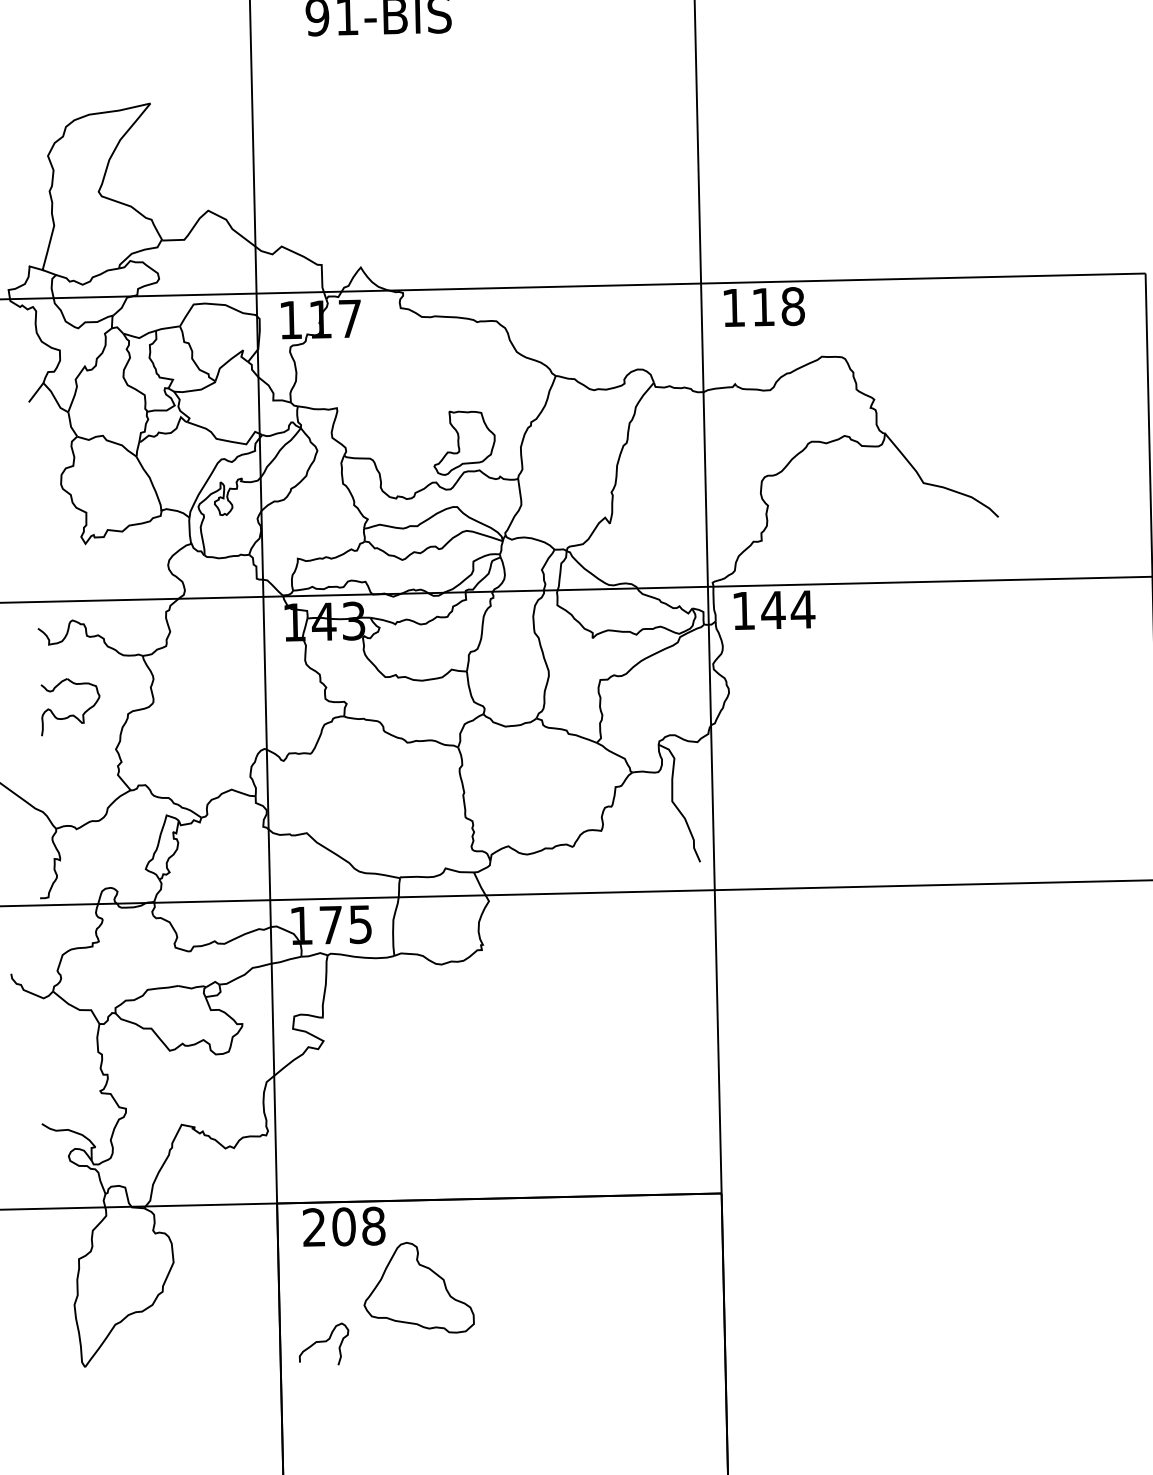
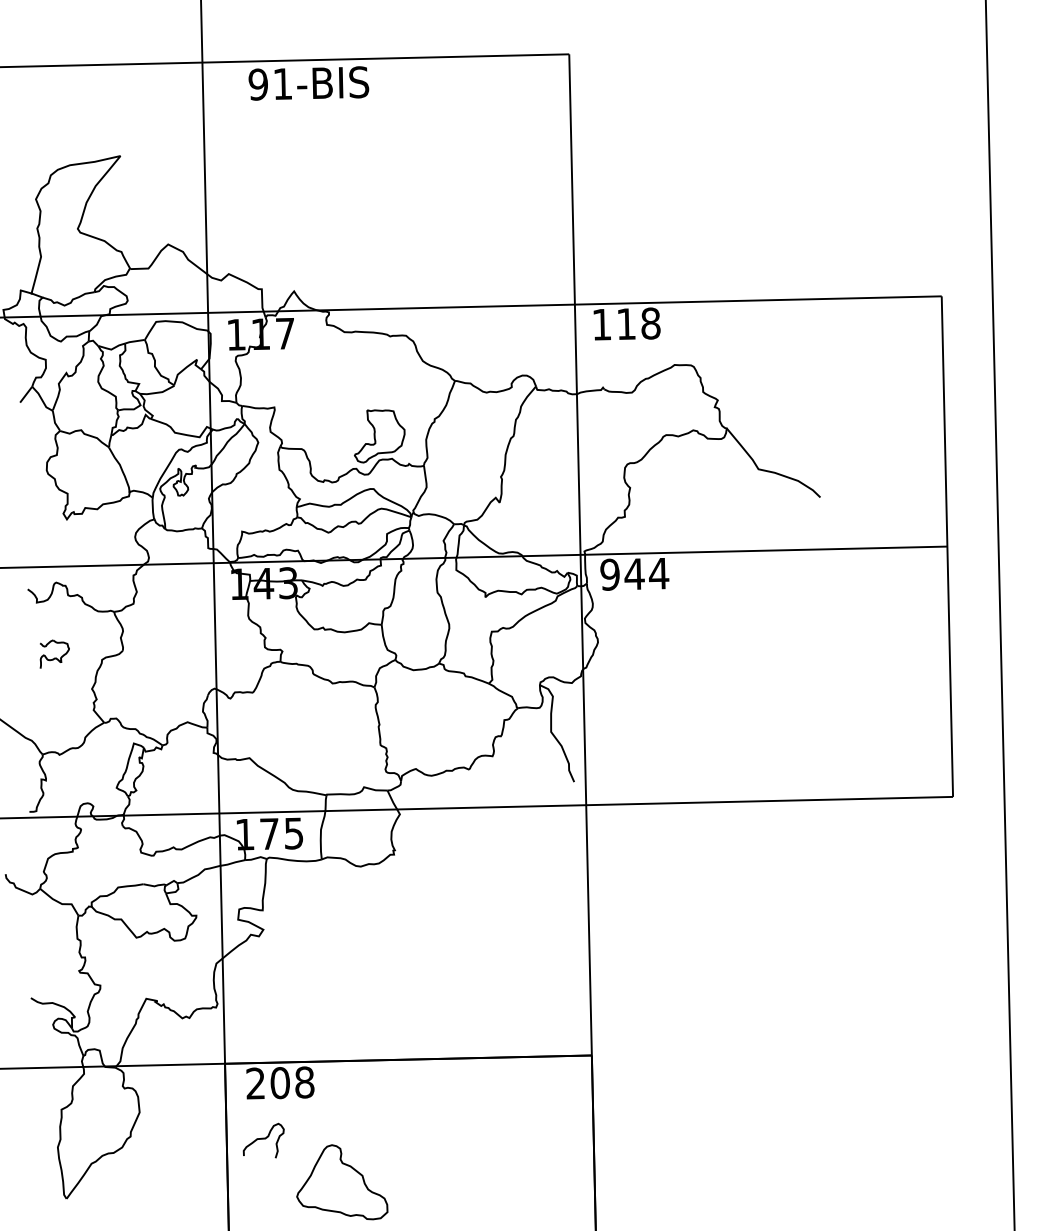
text: (742, 610) -> (609, 574), 144 -> 944
part: (70, 707) -> (54, 654), size x0.6
part: (419, 1288) -> (342, 1182), moved
curve: (323, 1342) -> (263, 1139), moved

